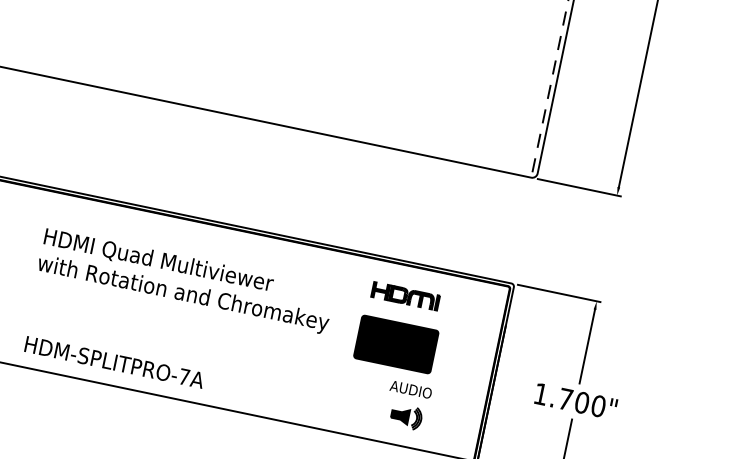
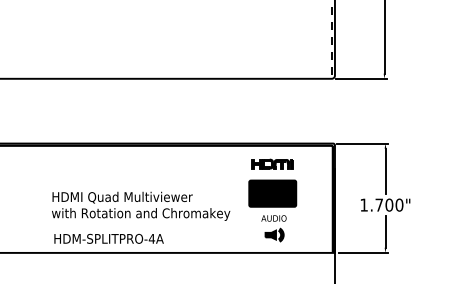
text: (186, 280) -> (141, 205), moved
text: (183, 376) -> (151, 238), HDM-SPLITPRO-7A -> HDM-SPLITPRO-4A
part: (406, 405) -> (273, 228), moved

